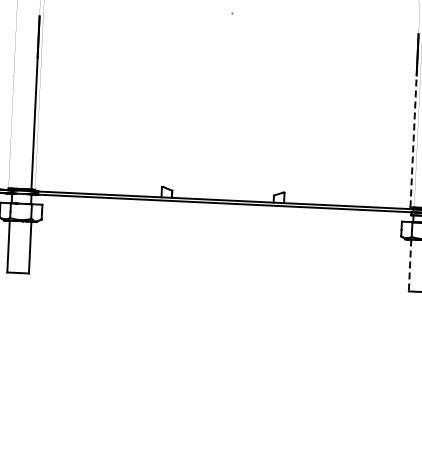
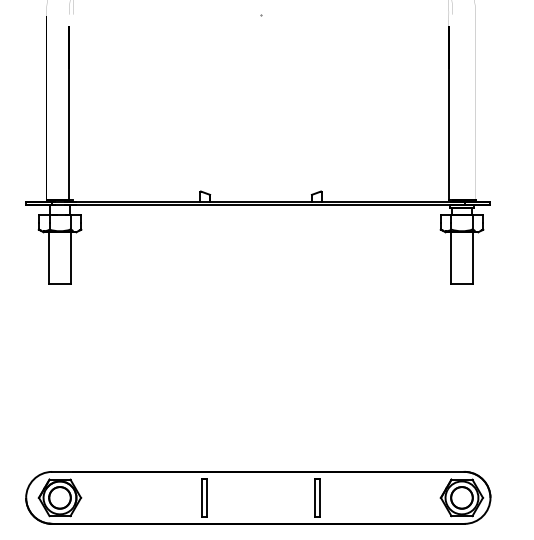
line: (413, 140) -> (448, 133), dashed -> solid
line: (410, 265) -> (451, 258), dashed -> solid

